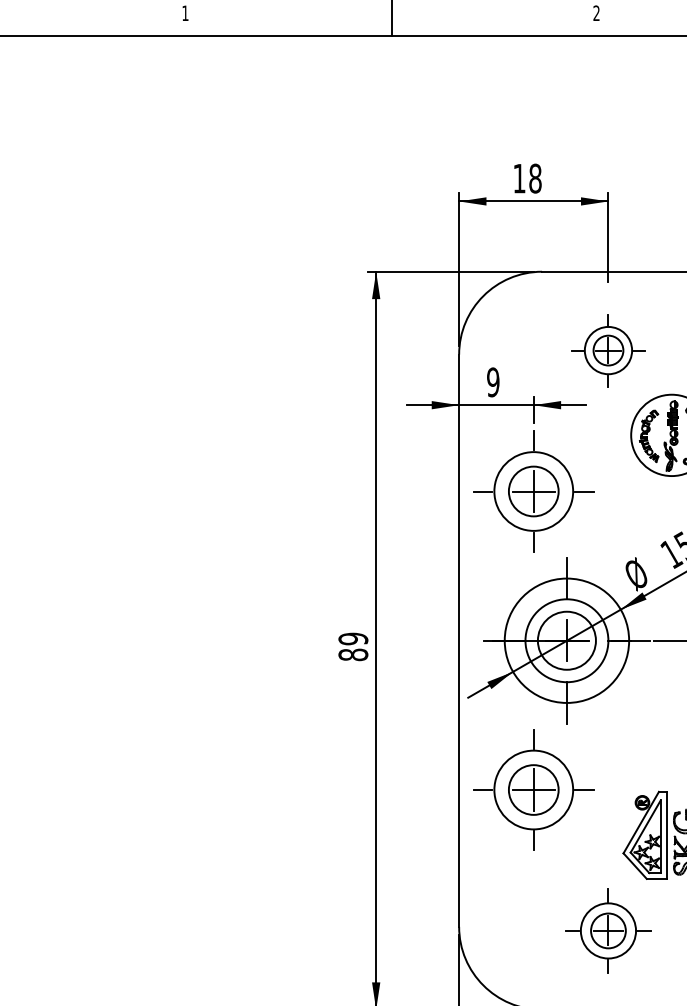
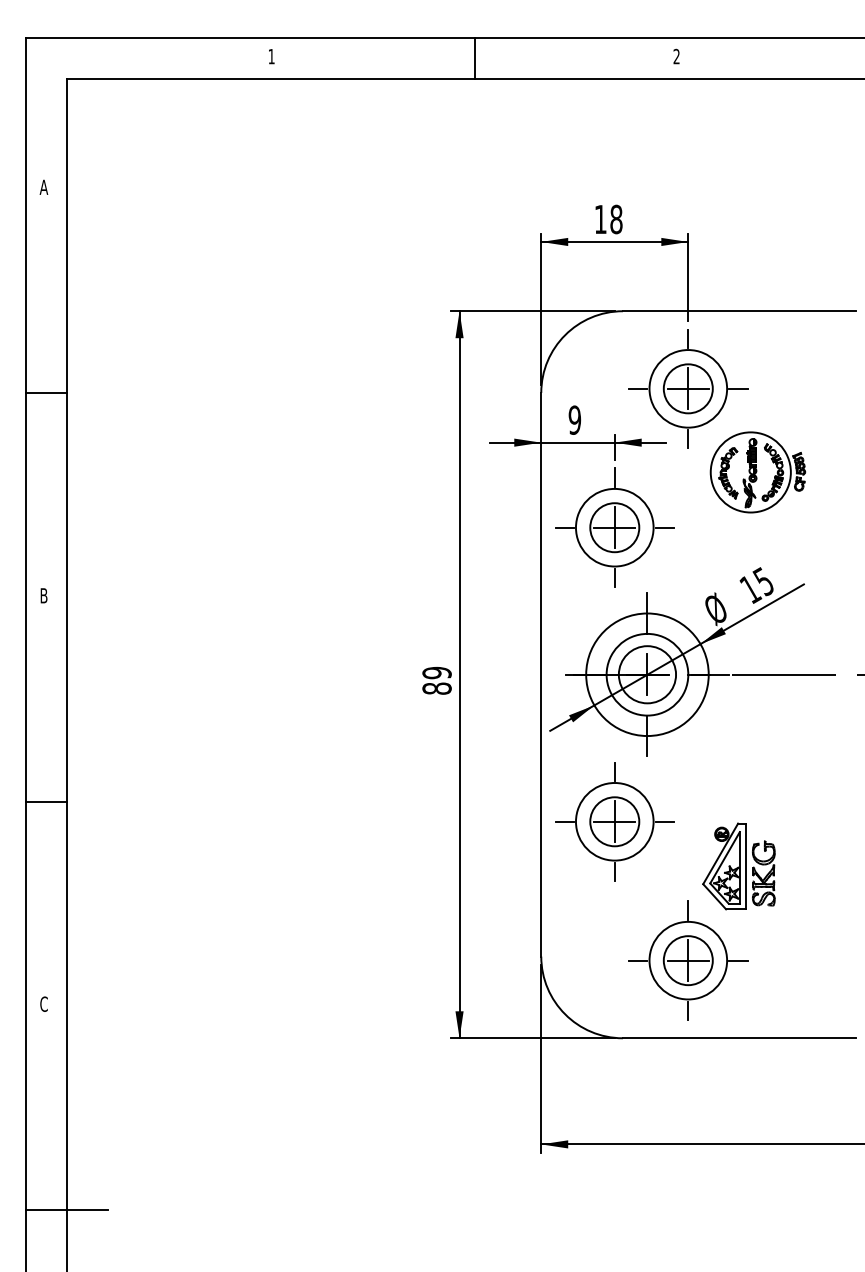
part: (608, 350) -> (688, 388), size x1.67
part: (608, 930) -> (688, 960), size x1.43

